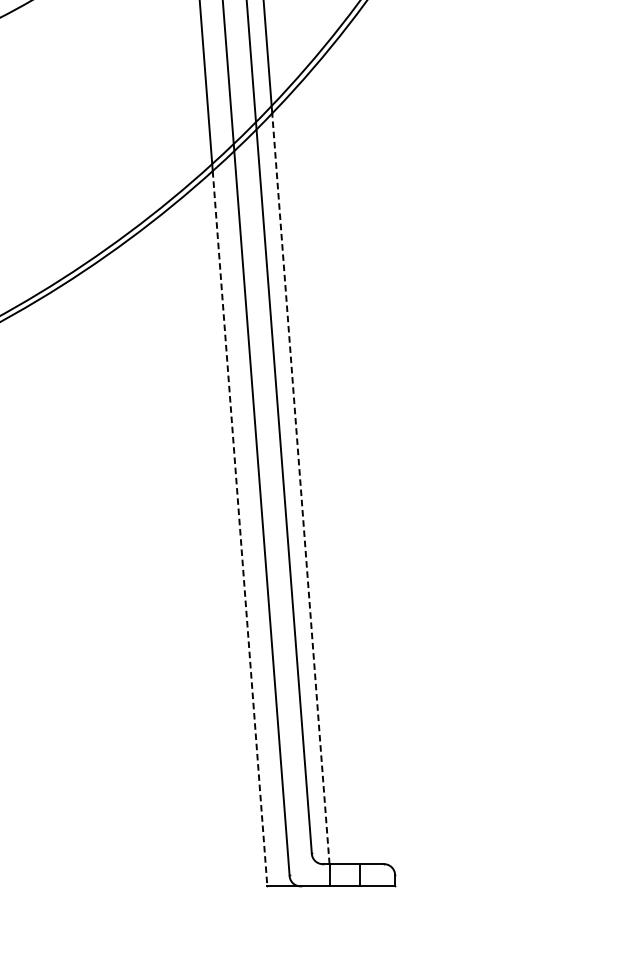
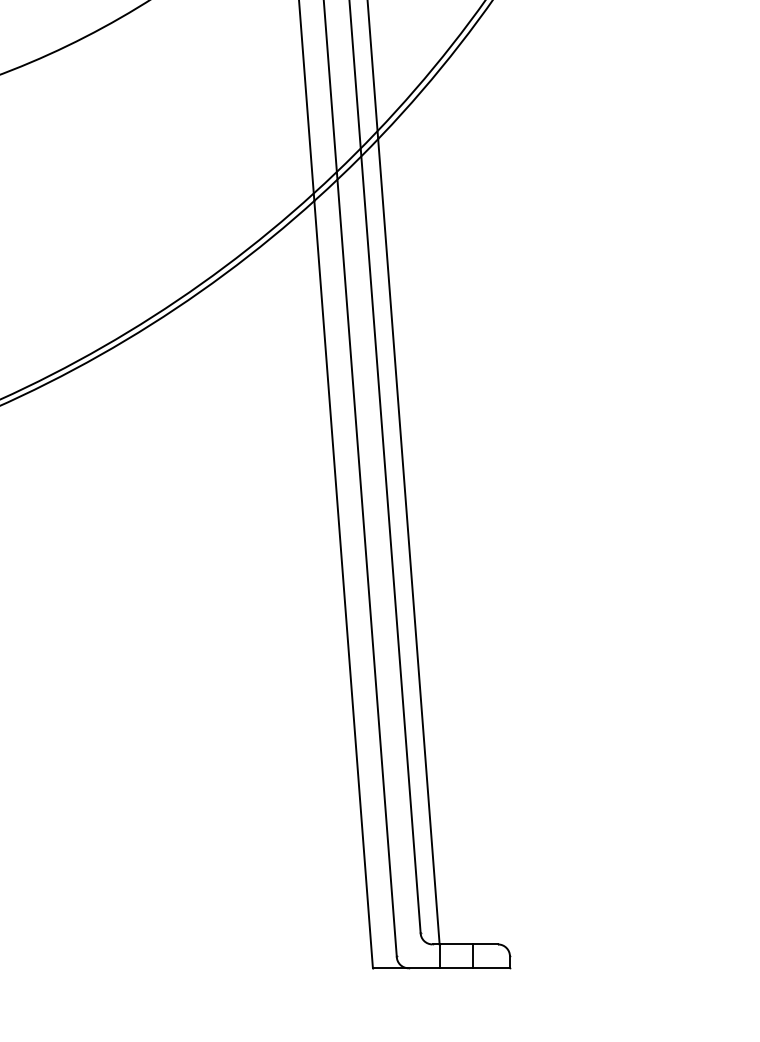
line: (300, 488) -> (408, 541), dashed -> solid
line: (239, 528) -> (343, 584), dashed -> solid

